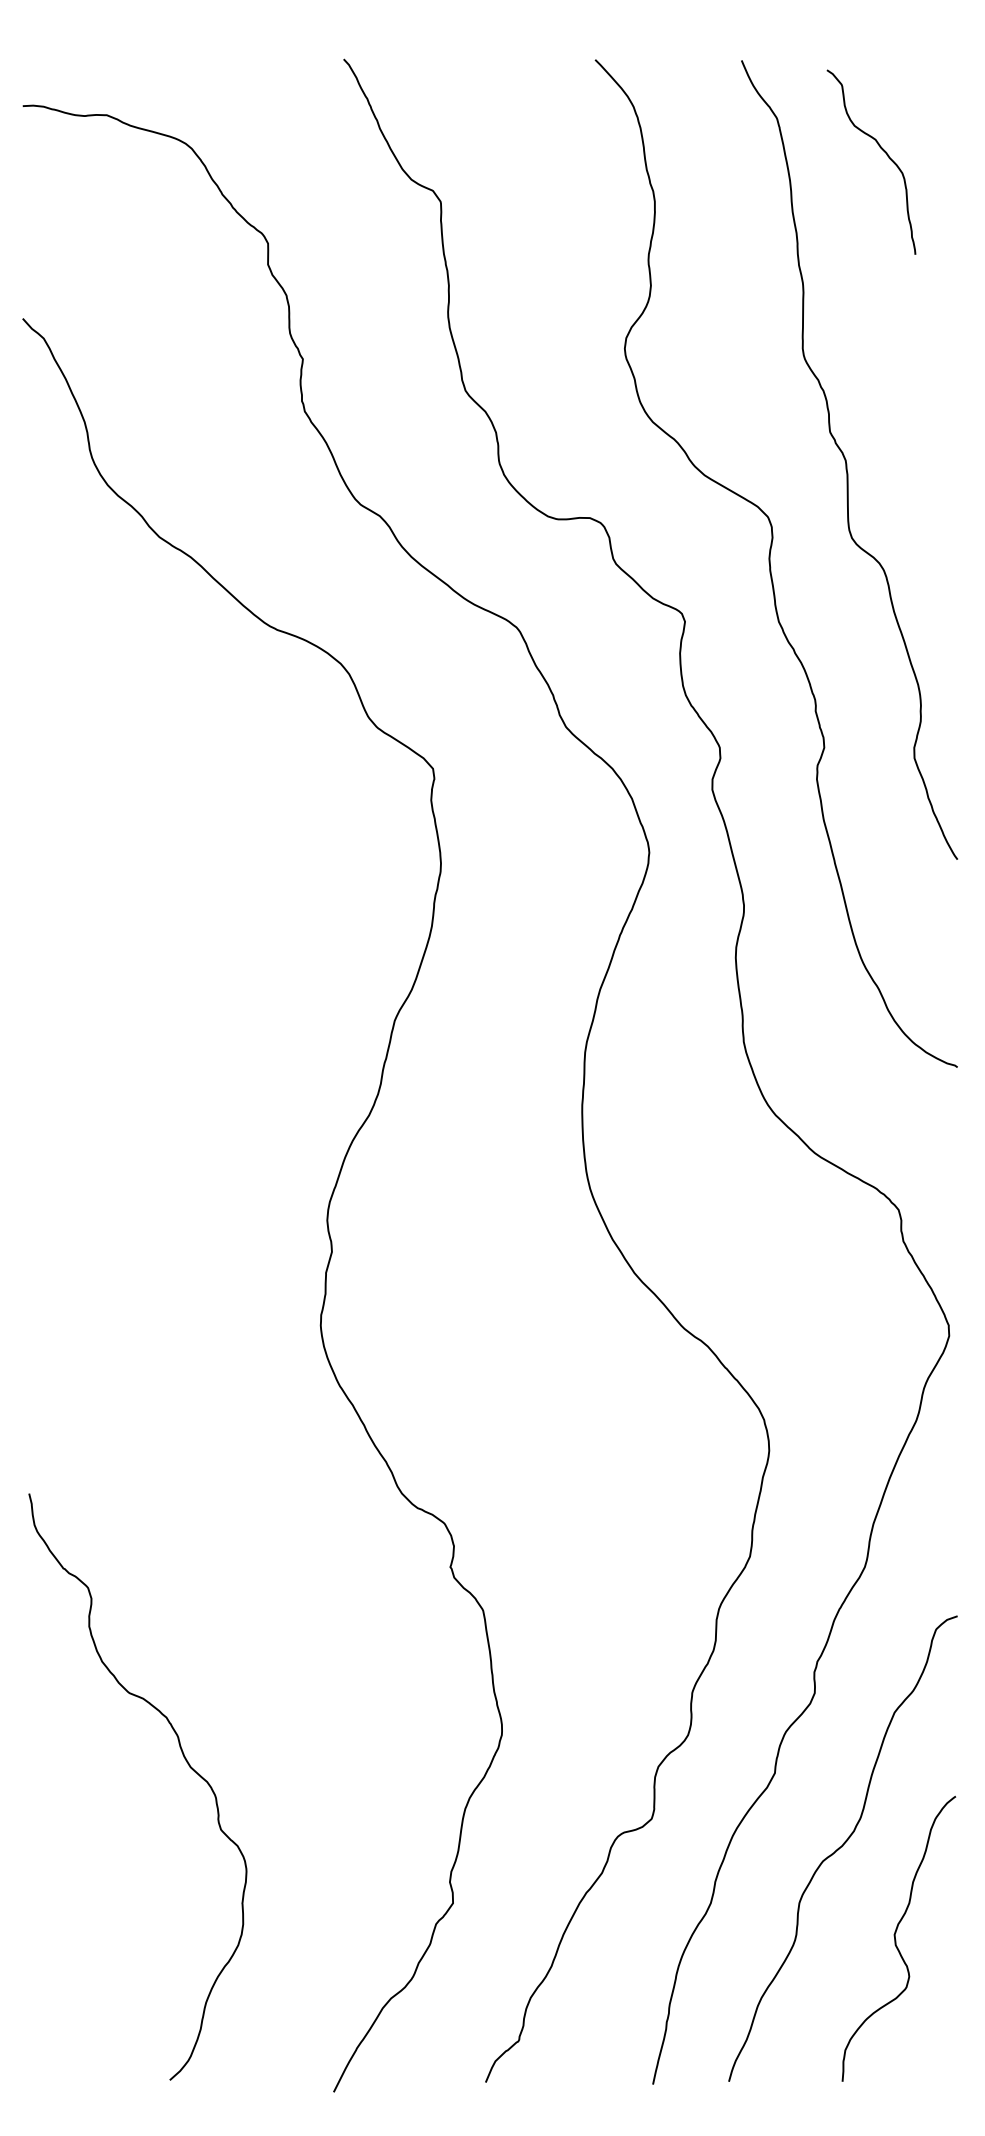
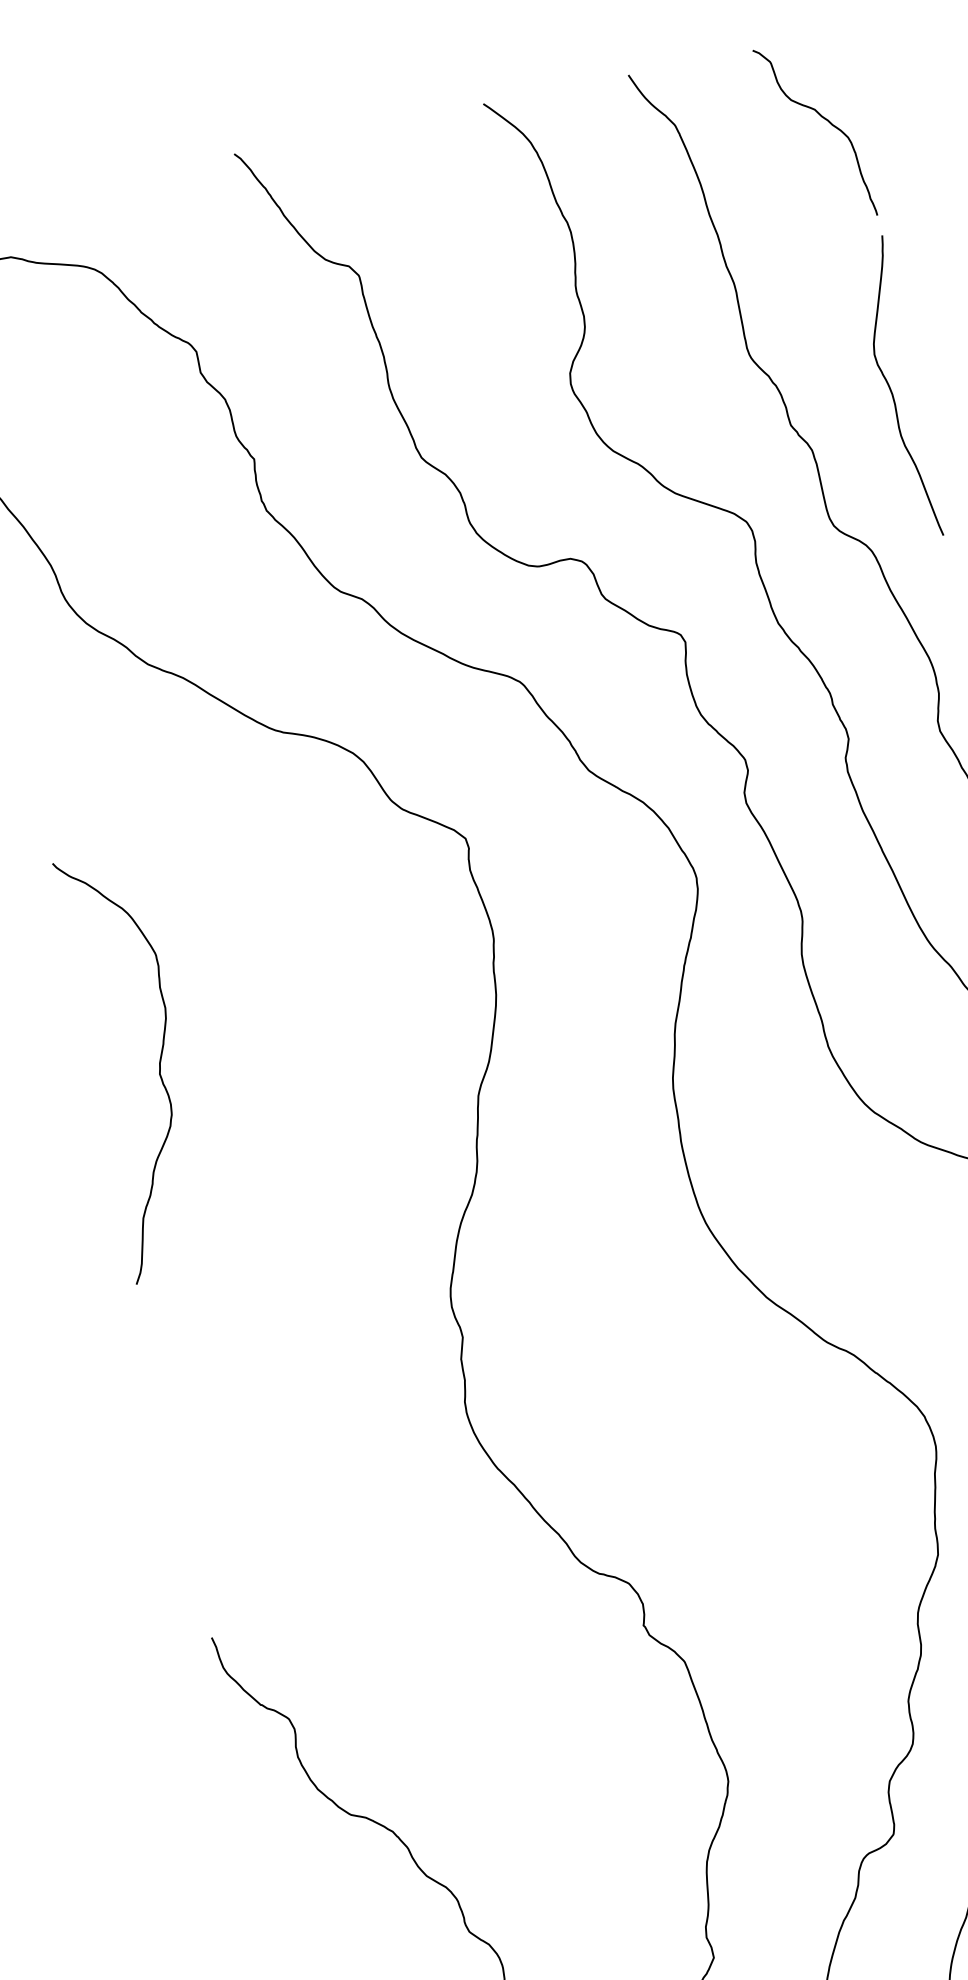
curve: (882, 150) -> (823, 118), moved
curve: (935, 419) -> (892, 391), added
curve: (90, 929) -> (158, 1066), added

